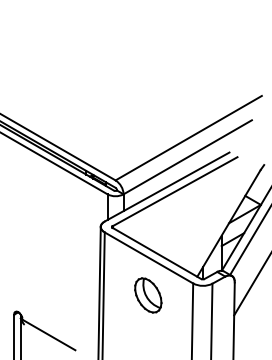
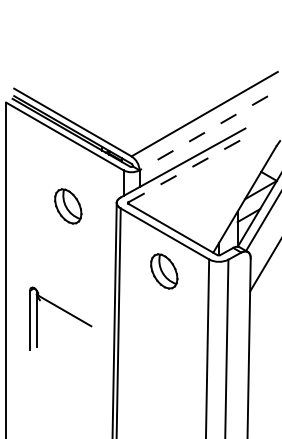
line: (187, 157) -> (203, 133), solid -> dashed
line: (175, 191) -> (191, 167), solid -> dashed
part: (52, 230) -> (68, 206), added

